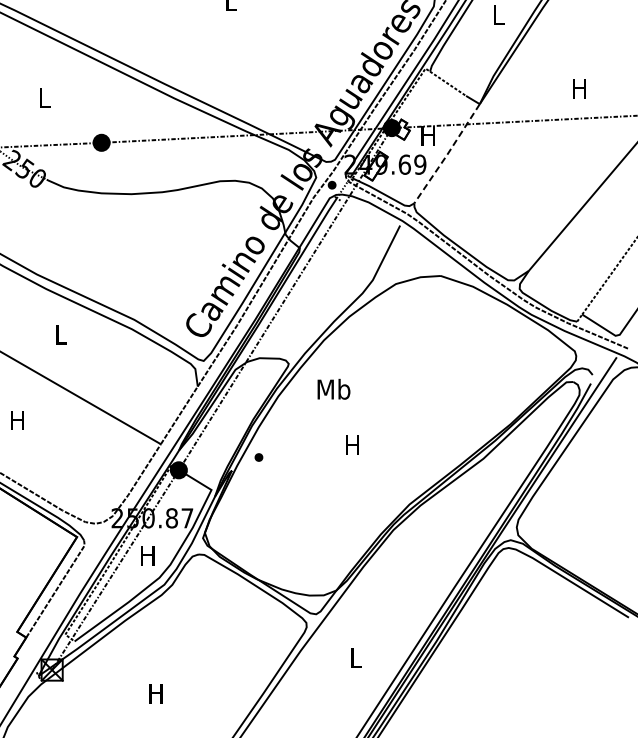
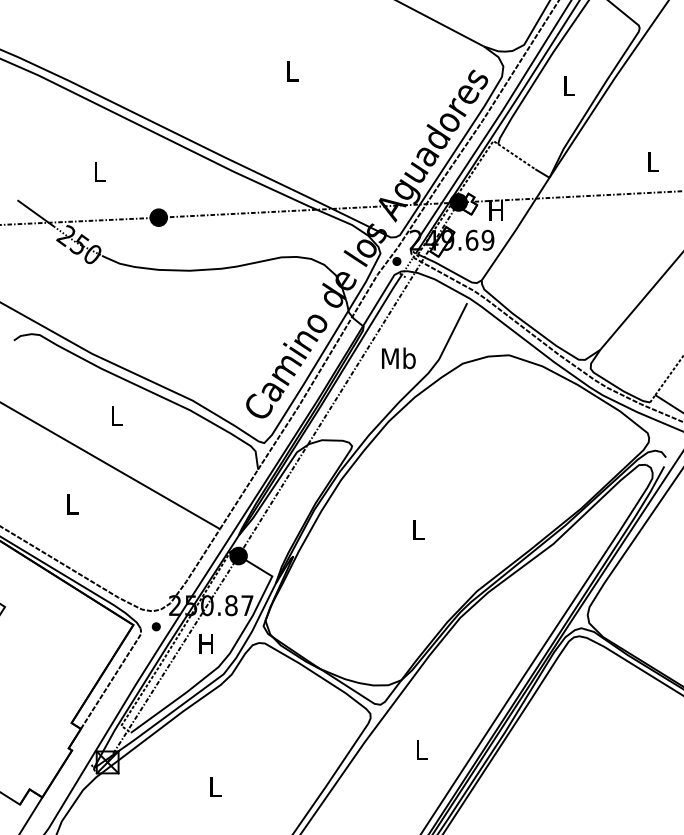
text: (579, 88) -> (652, 161), H -> L
line: (446, 155) -> (515, 230), dashed -> solid
text: (333, 389) -> (398, 358), moved
text: (17, 420) -> (71, 504), H -> L
text: (352, 444) -> (417, 529), H -> L
part: (258, 457) -> (155, 626), moved
text: (155, 693) -> (214, 786), H -> L

